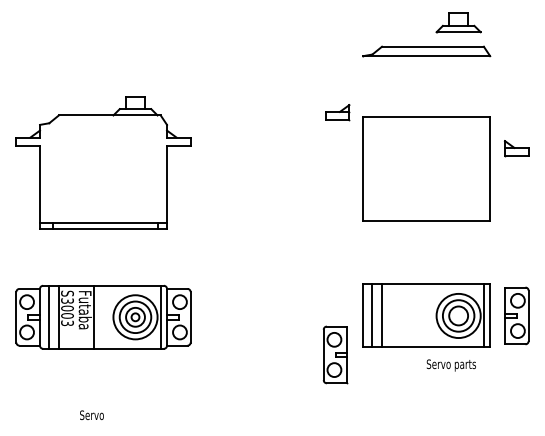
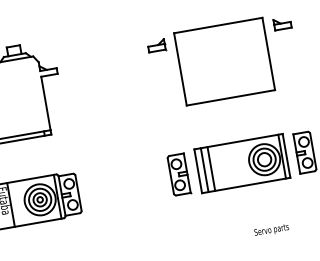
part: (337, 112) -> (156, 45), moved
part: (516, 148) -> (282, 23), moved
part: (335, 354) -> (178, 174), moved
text: (450, 365) -> (271, 230), moved

